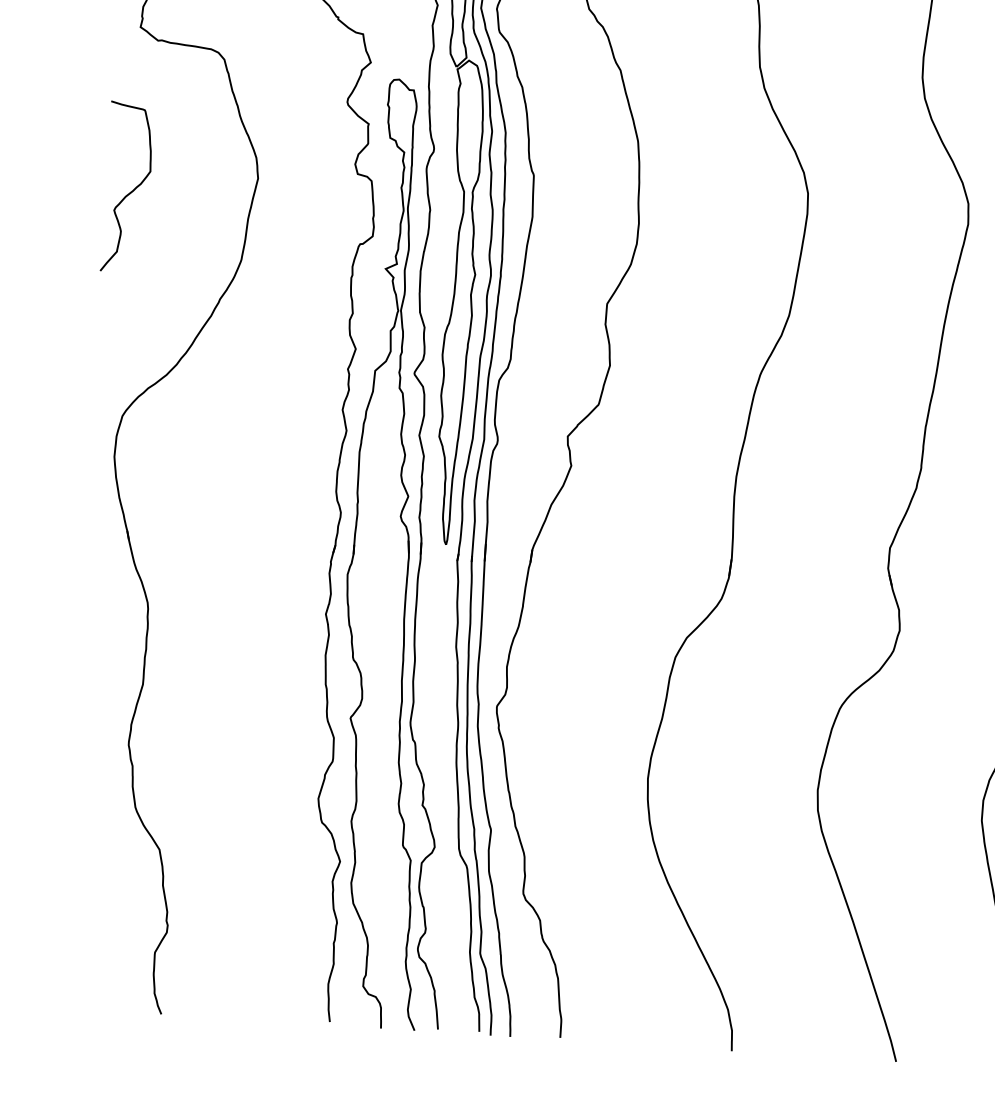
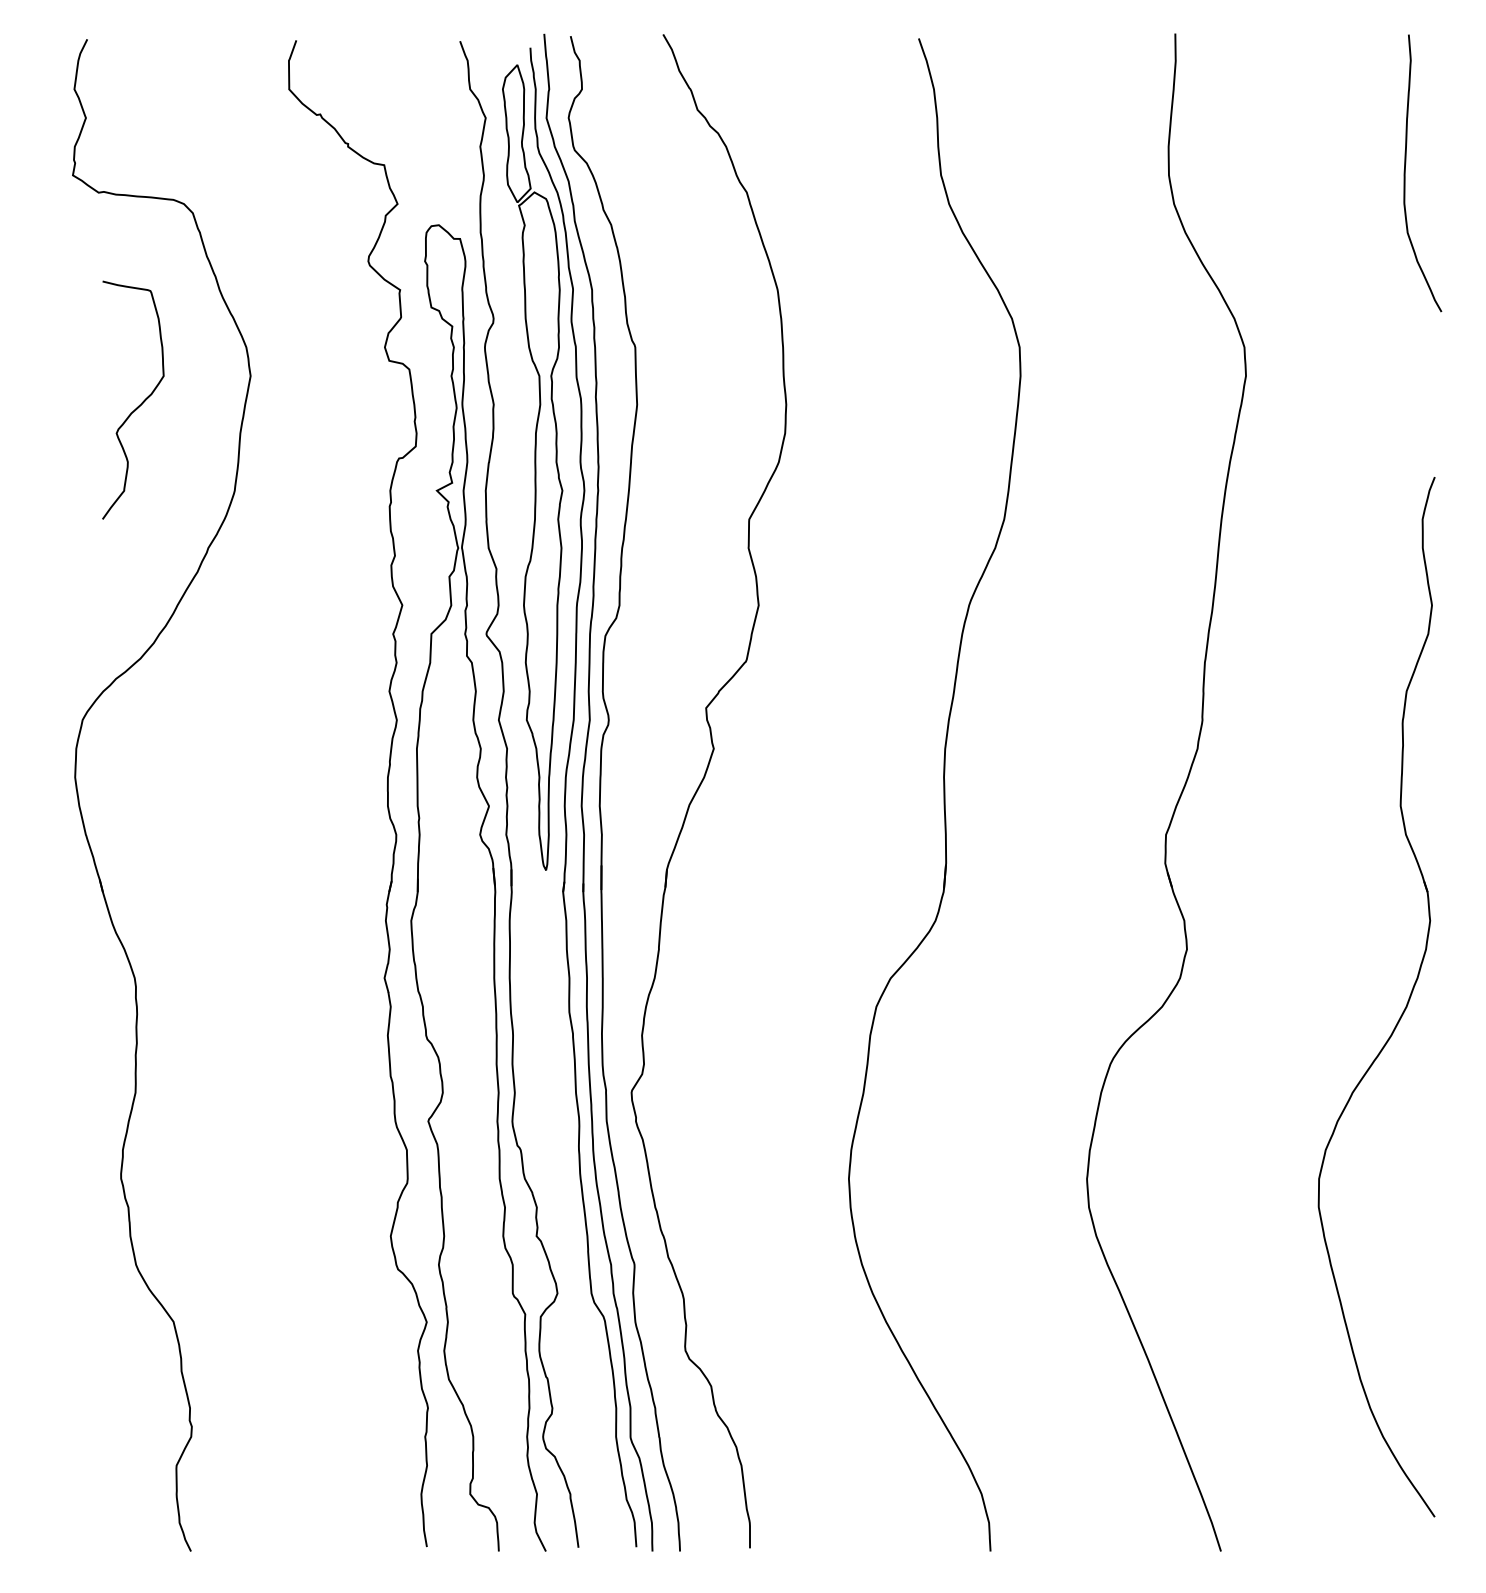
curve: (131, 190) -> (139, 404), moved

